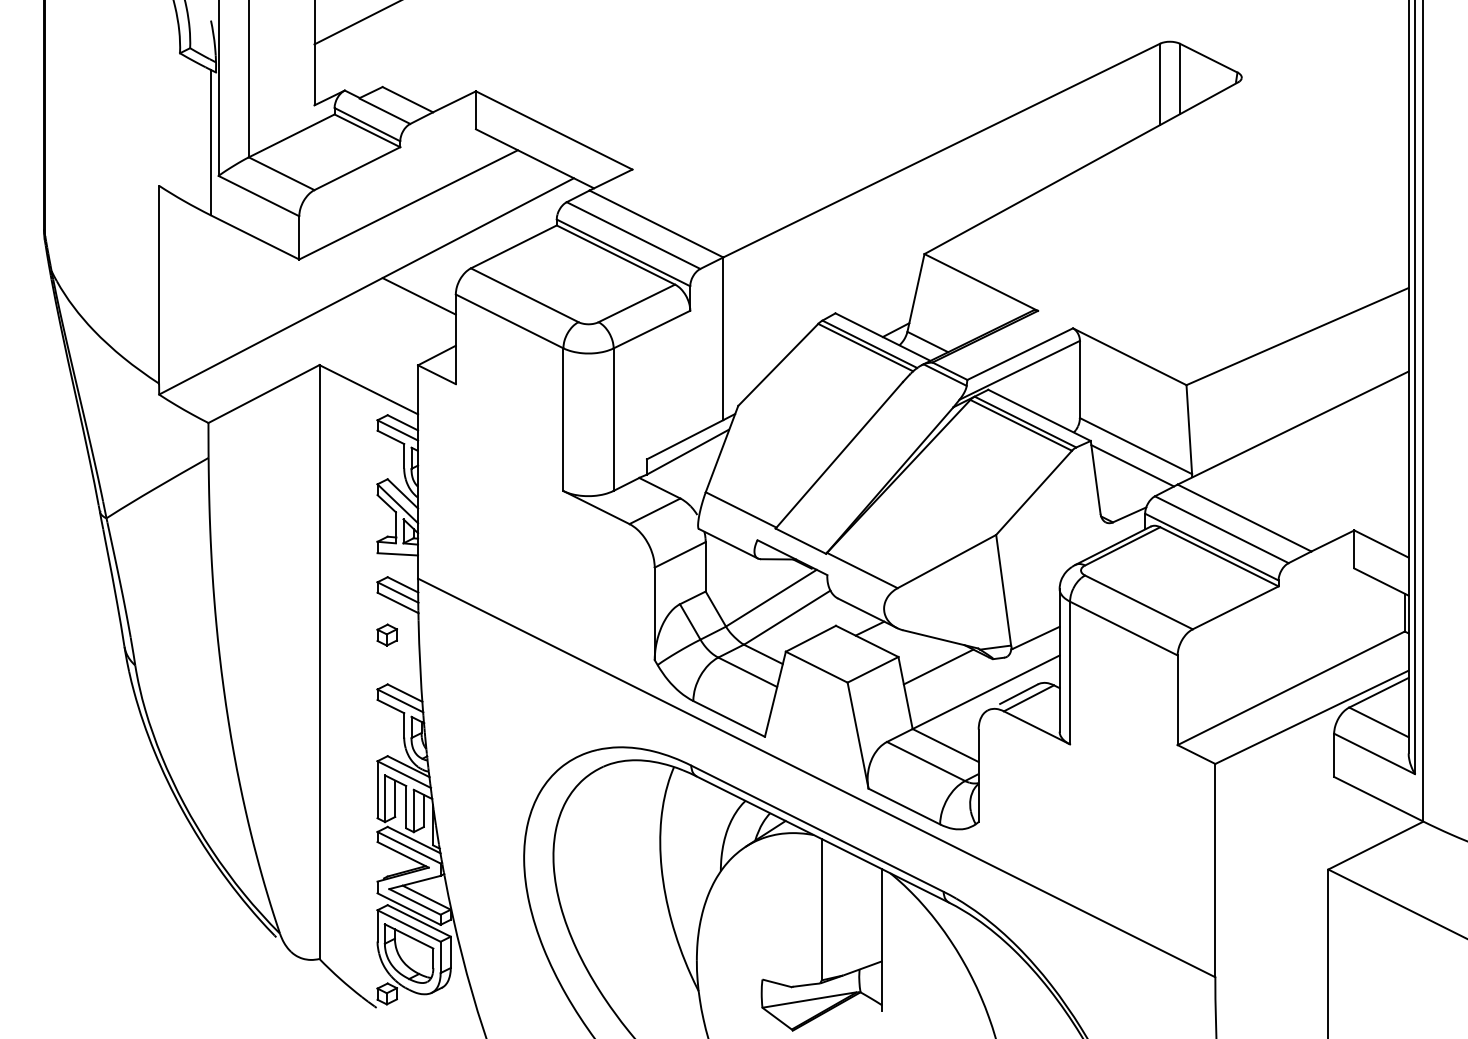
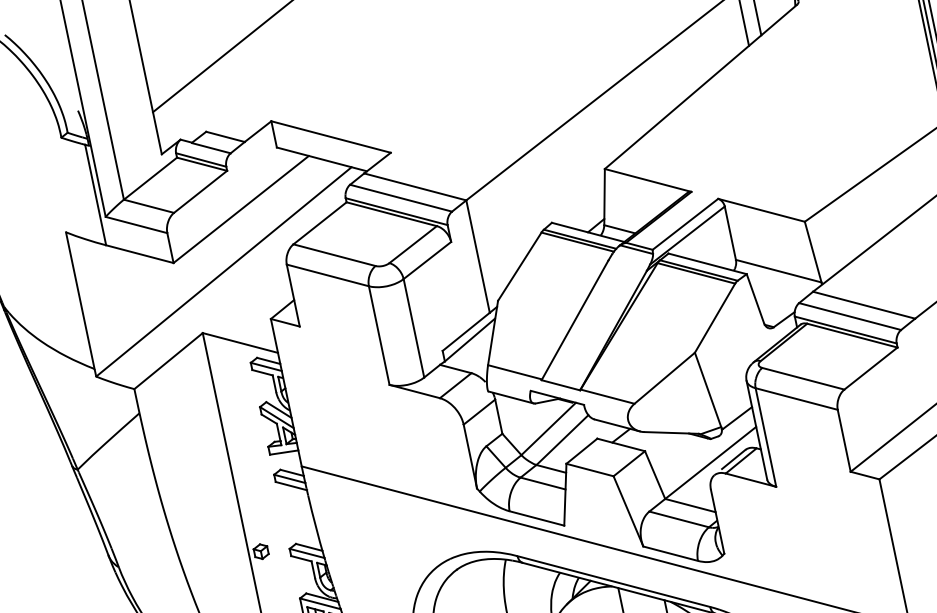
line: (418, 296) -> (261, 271), removed
line: (1132, 465) -> (779, 285), removed
part: (386, 634) -> (260, 551), moved
line: (938, 666) -> (674, 452), removed

